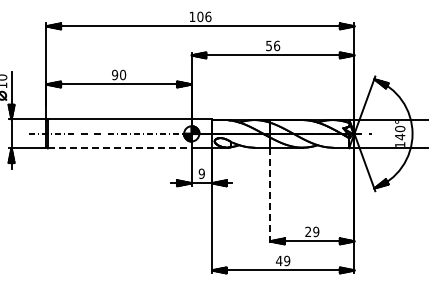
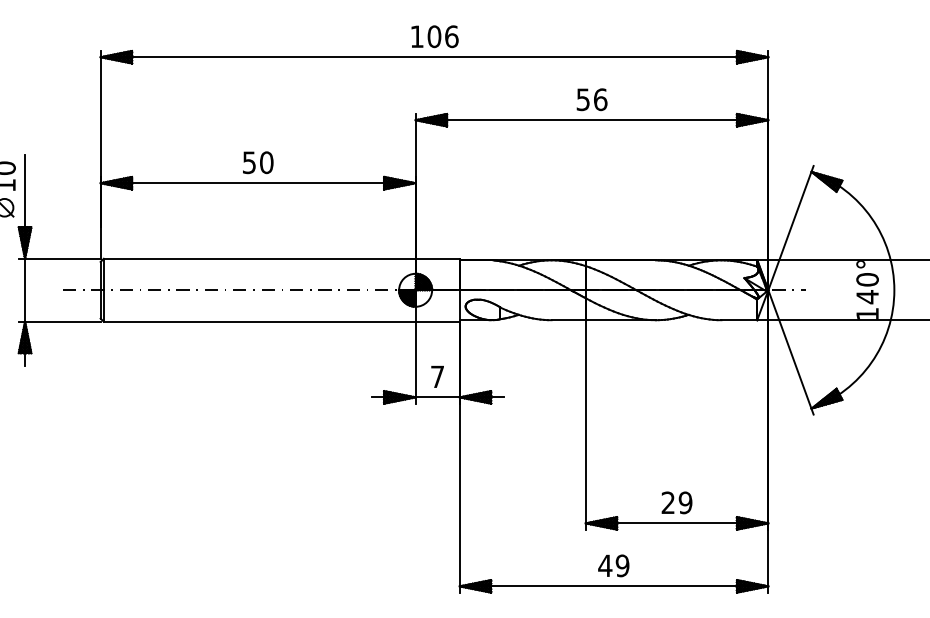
text: (115, 74) -> (250, 161), 90 -> 50
line: (119, 148) -> (259, 322), dashed -> solid
text: (201, 173) -> (436, 376), 9 -> 7
line: (270, 196) -> (586, 426), dashed -> solid

